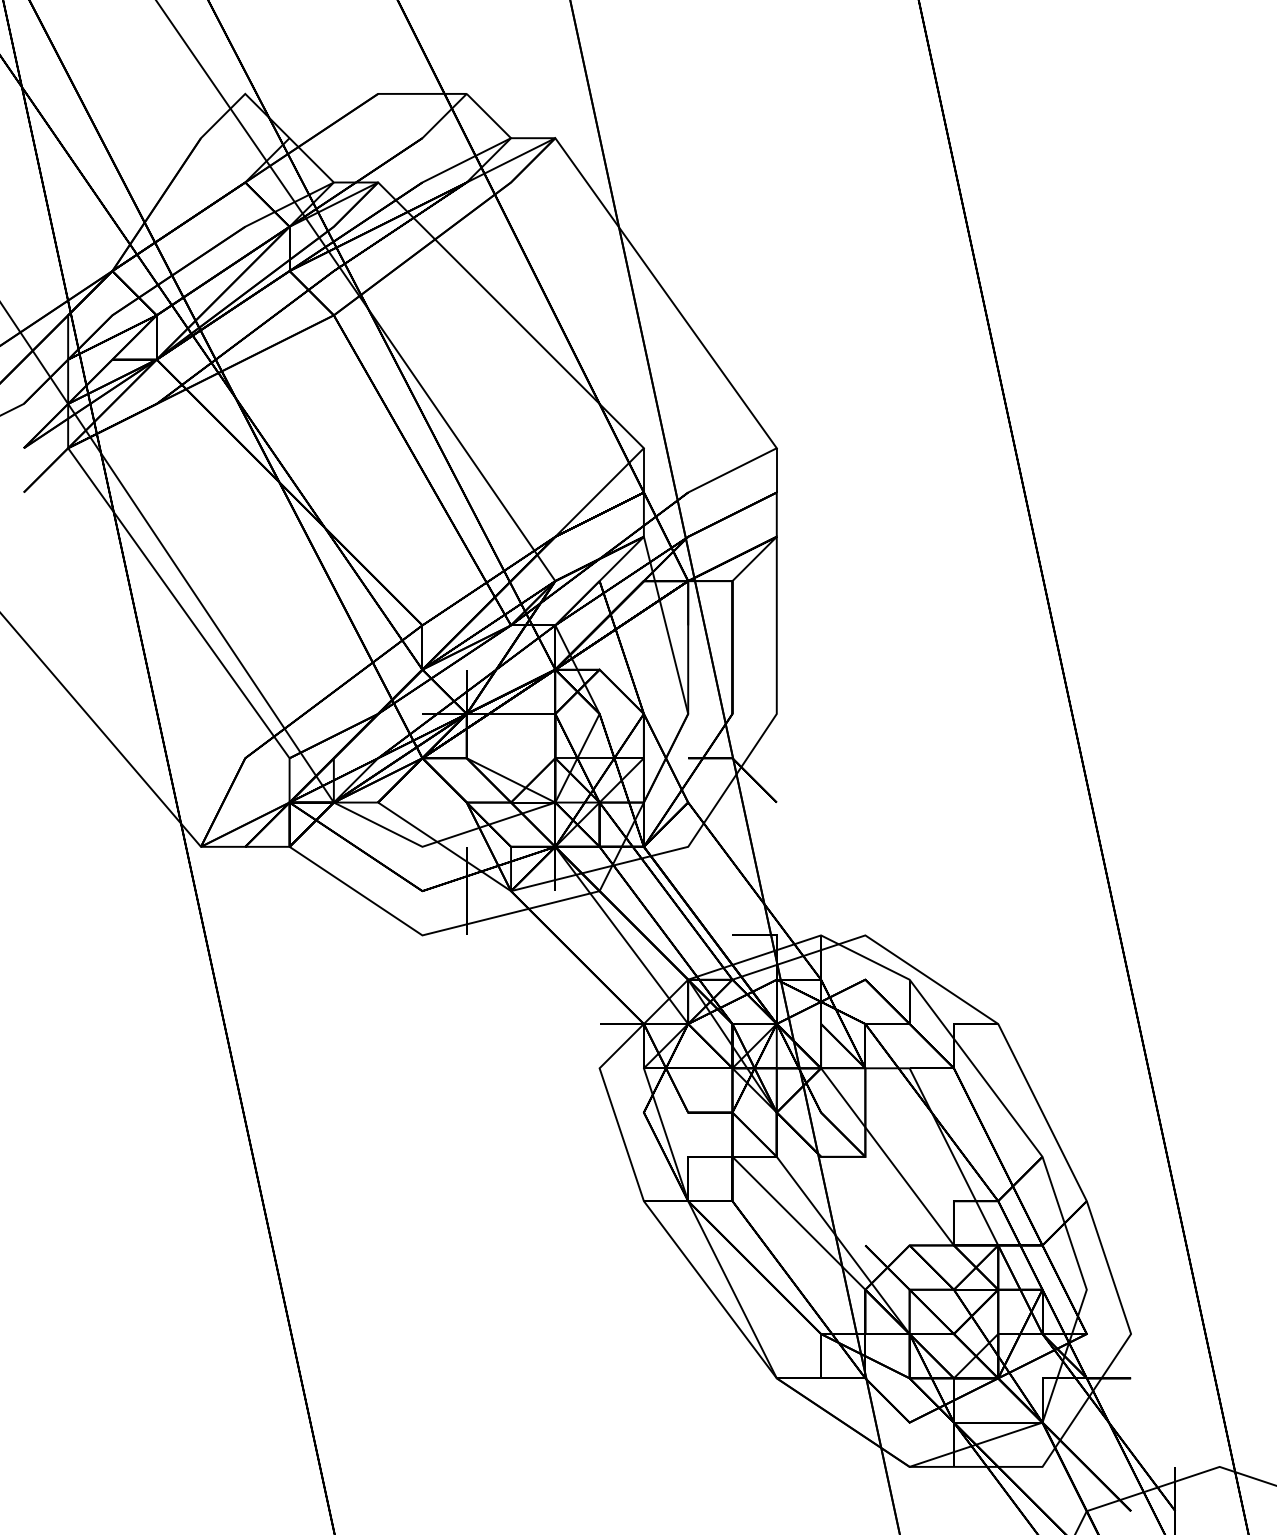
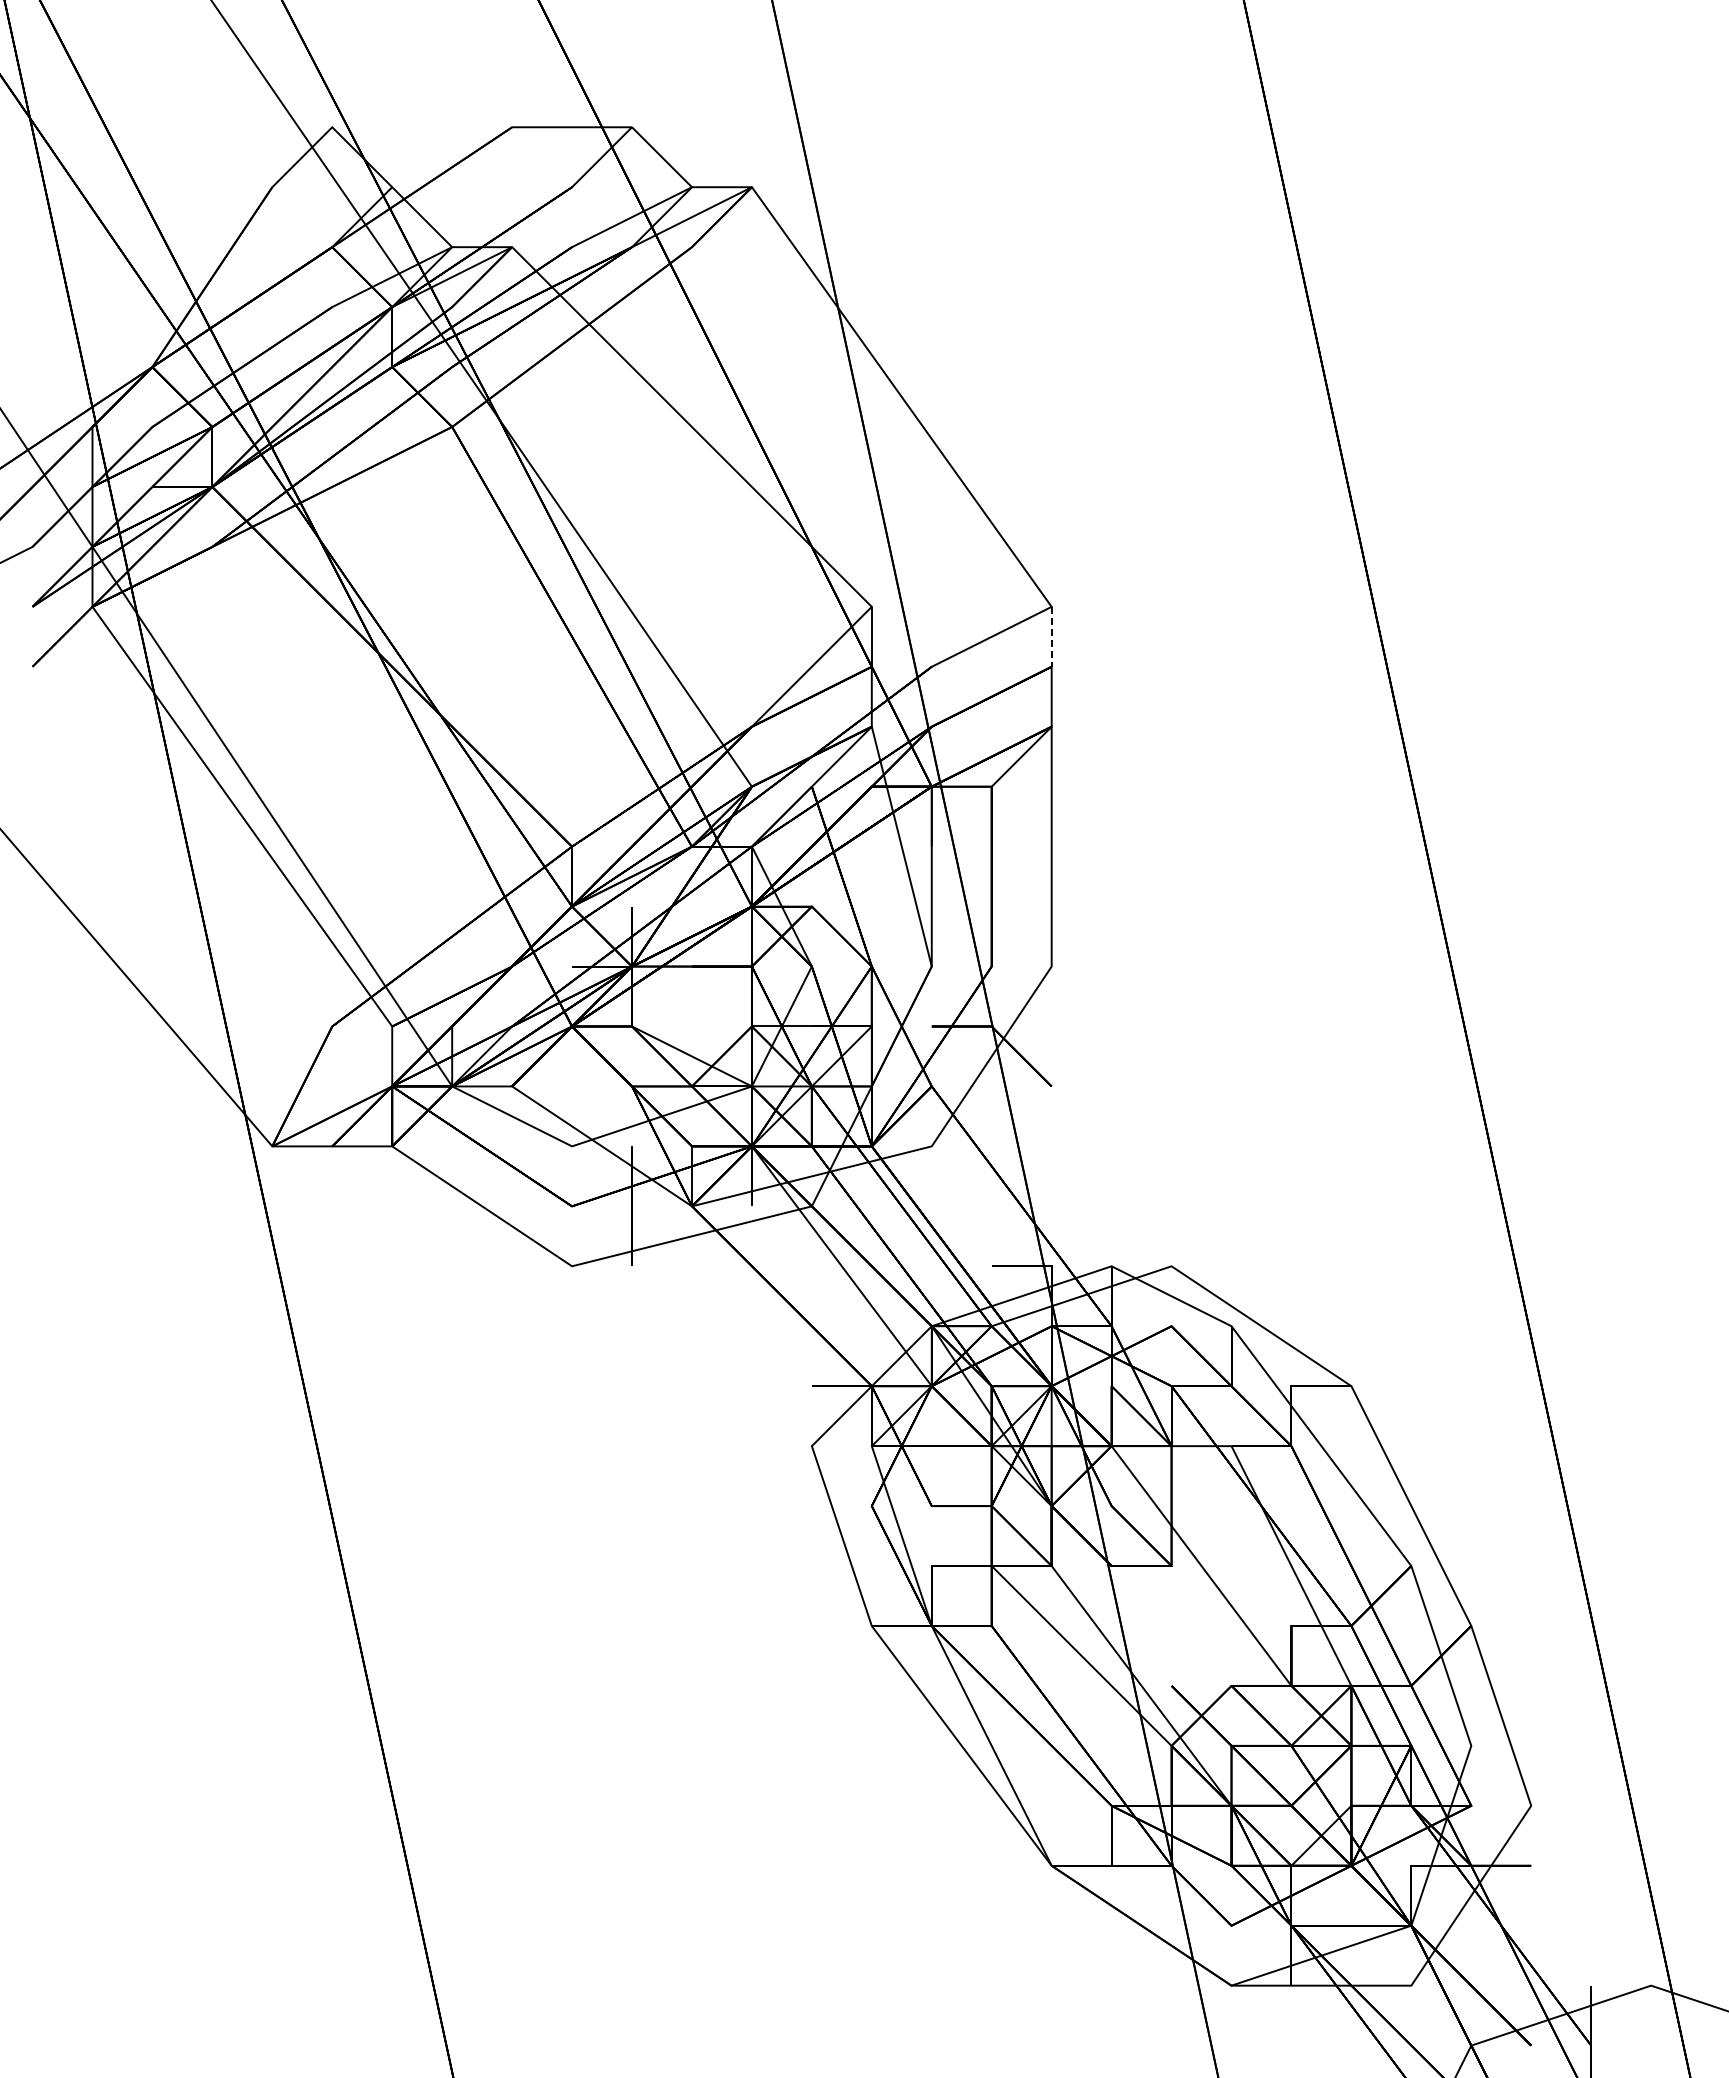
line: (776, 470) -> (1051, 636), solid -> dashed

